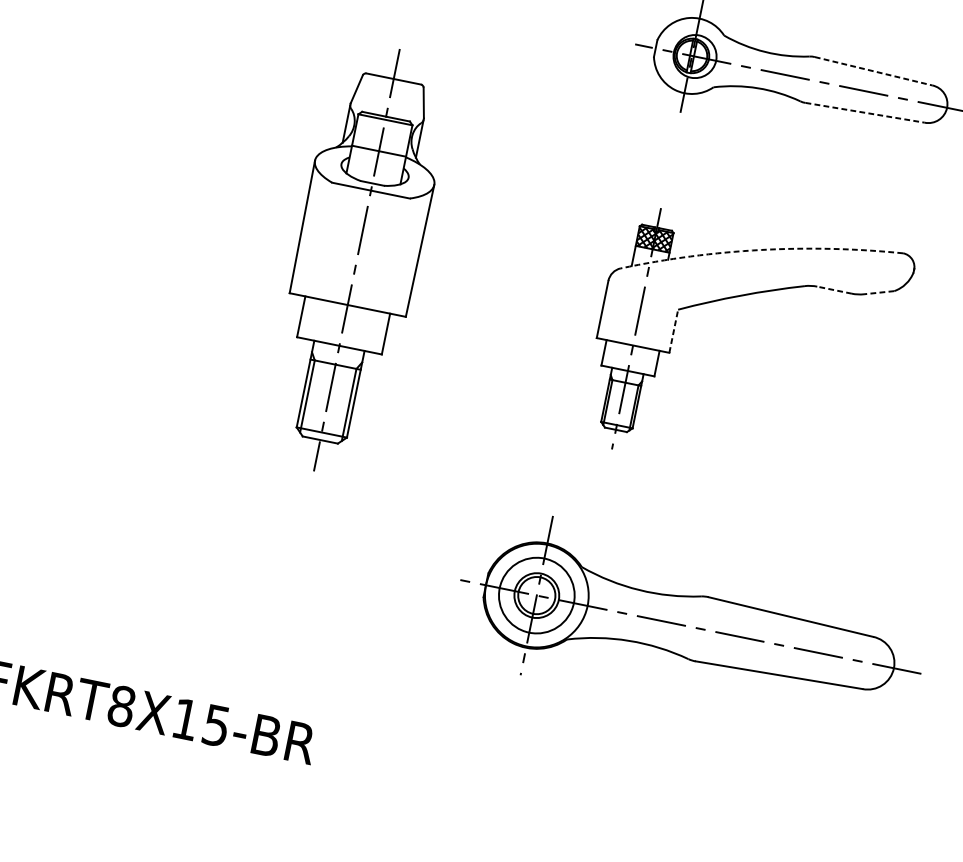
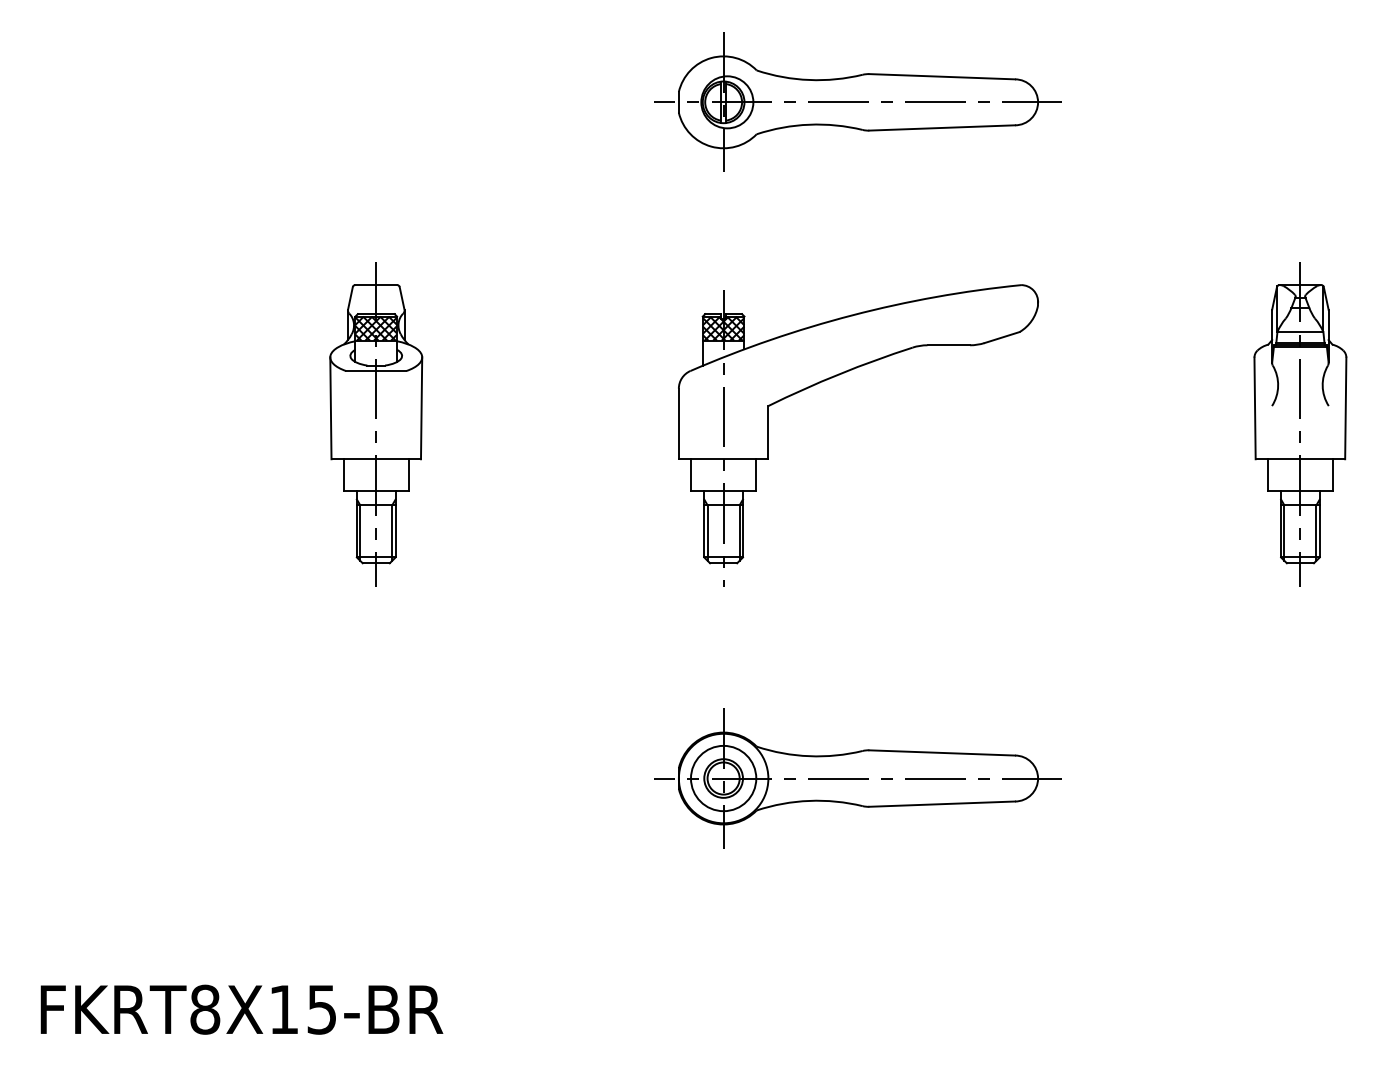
line: (873, 71) -> (942, 76), dashed -> solid
line: (865, 112) -> (942, 127), dashed -> solid
arc: (761, 250) -> (852, 315), dashed -> solid
part: (357, 259) -> (376, 424), size x0.62
line: (834, 290) -> (948, 345), dashed -> solid
line: (878, 292) -> (1001, 337), dashed -> solid
line: (673, 331) -> (768, 432), dashed -> solid
part: (689, 626) -> (857, 778), size x0.71

